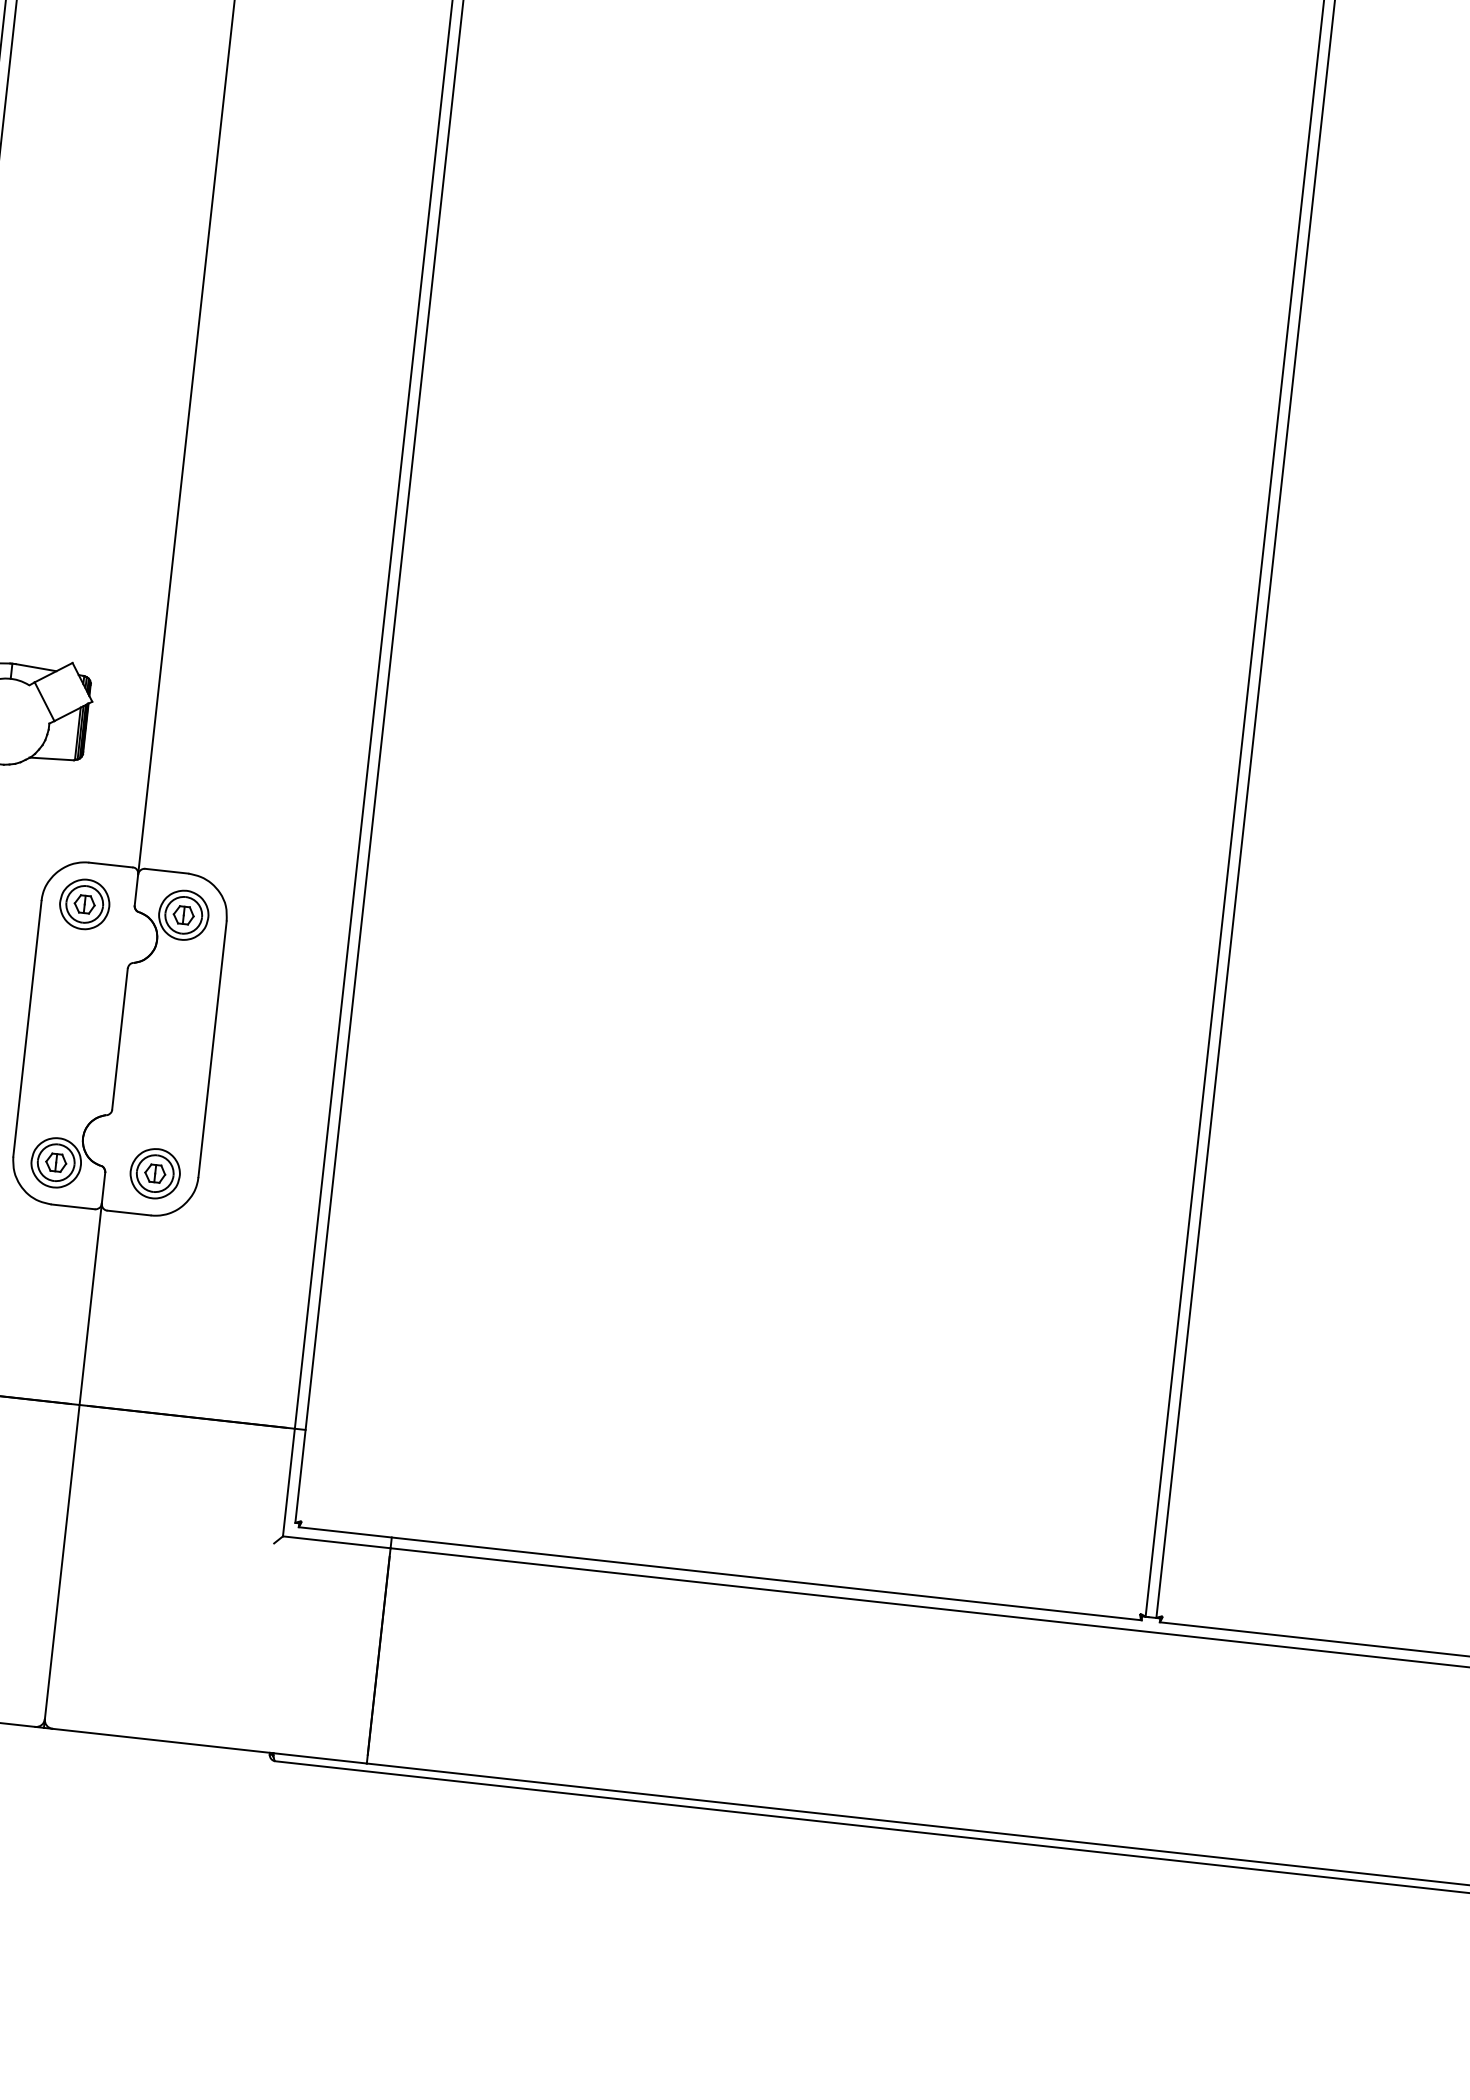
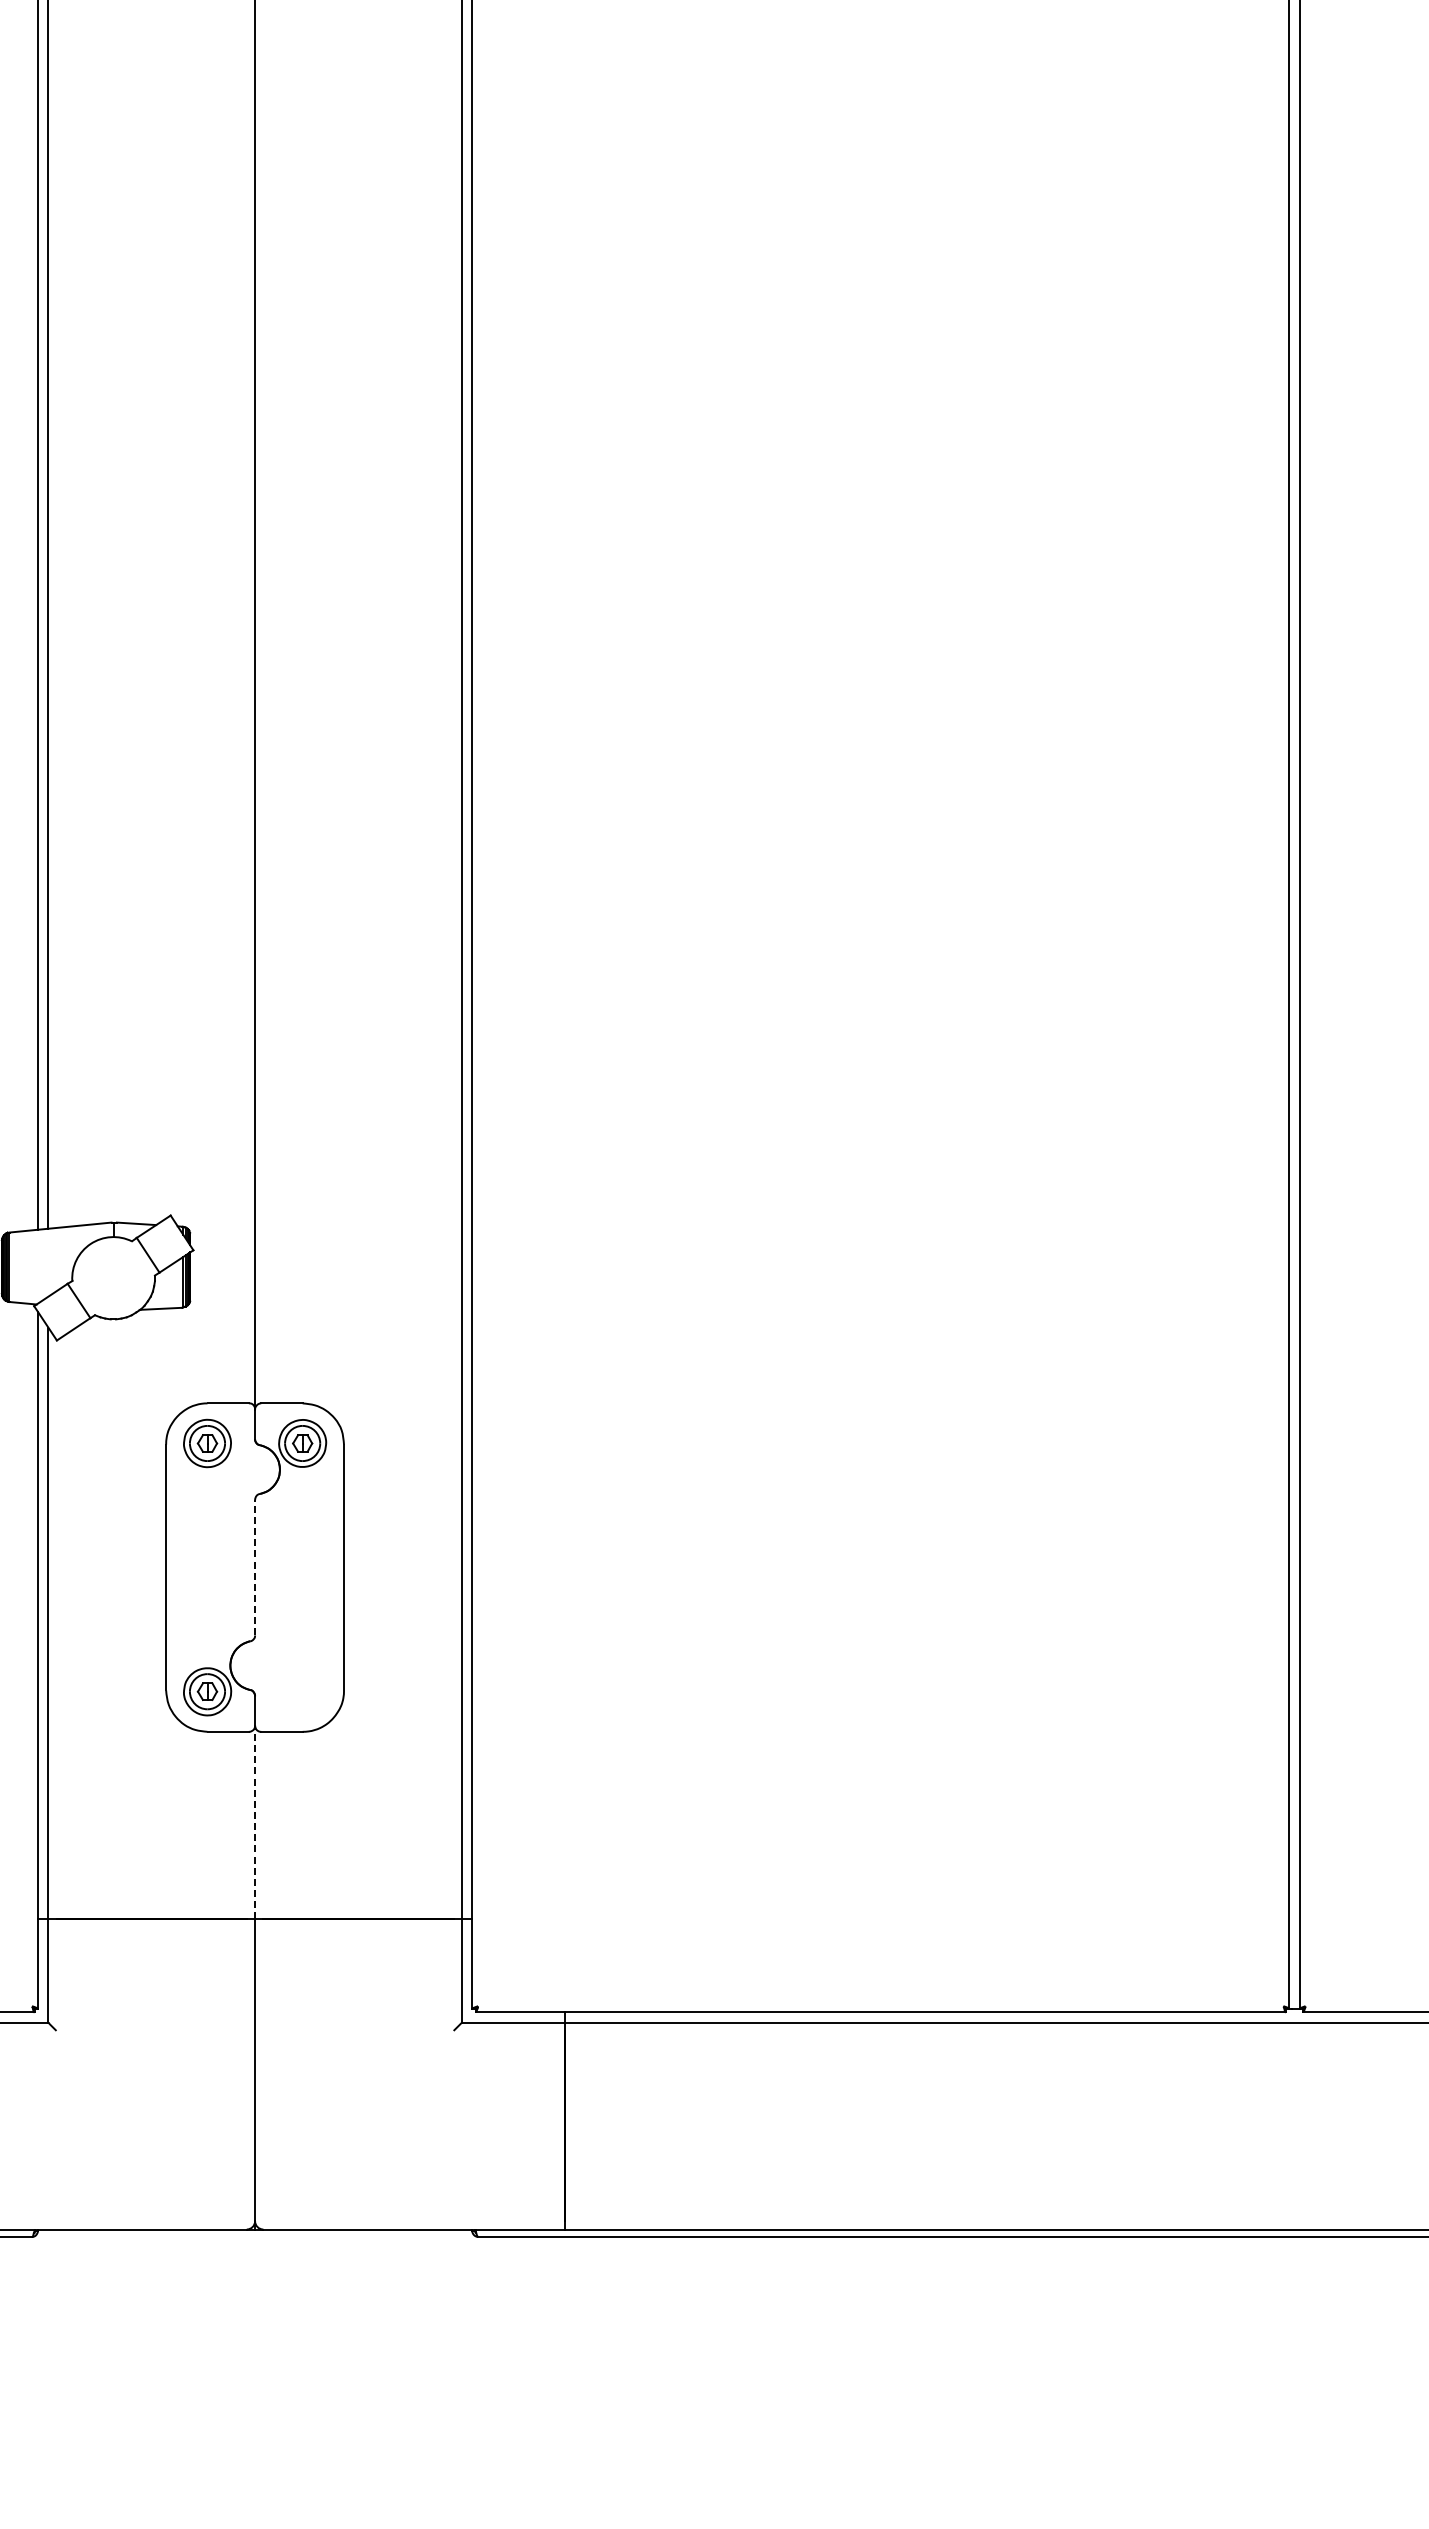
line: (120, 1038) -> (255, 1567), solid -> dashed
part: (155, 1173) -> (302, 1691), removed
line: (91, 1304) -> (255, 1822), solid -> dashed

